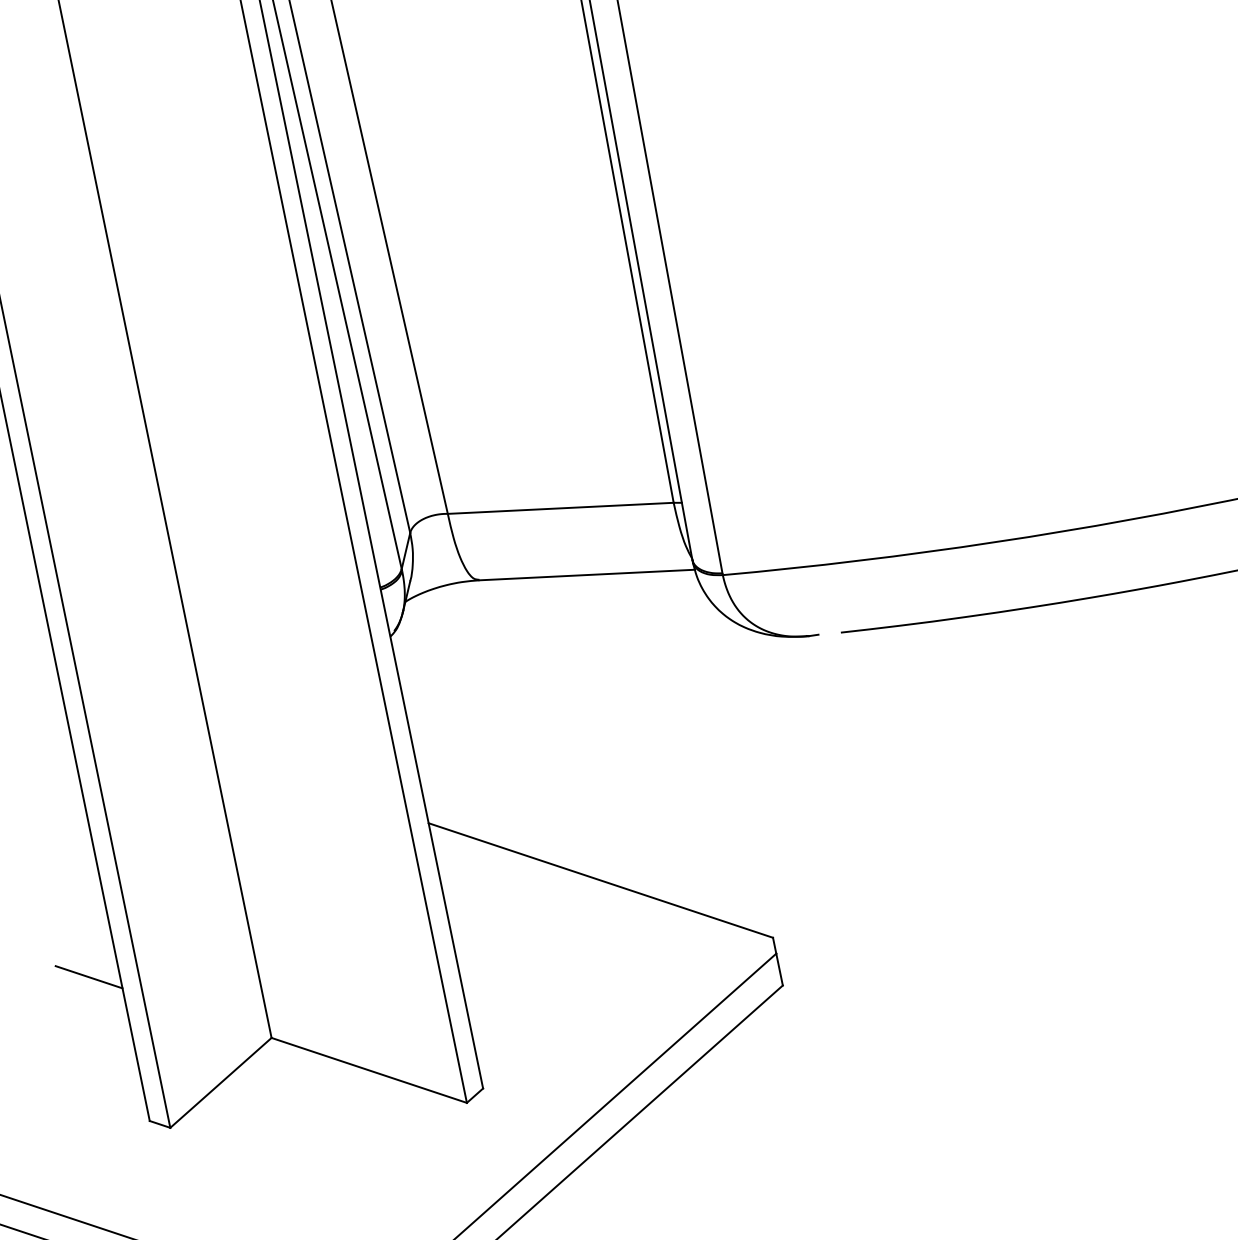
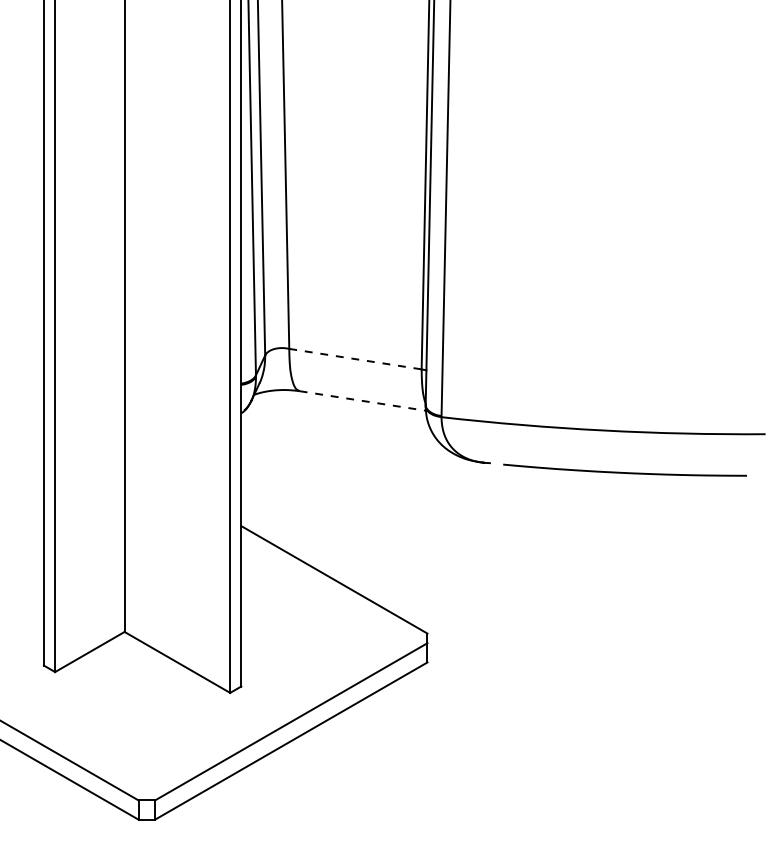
line: (560, 508) -> (355, 359), solid -> dashed
line: (586, 574) -> (362, 400), solid -> dashed
line: (88, 976) -> (25, 574), removed

